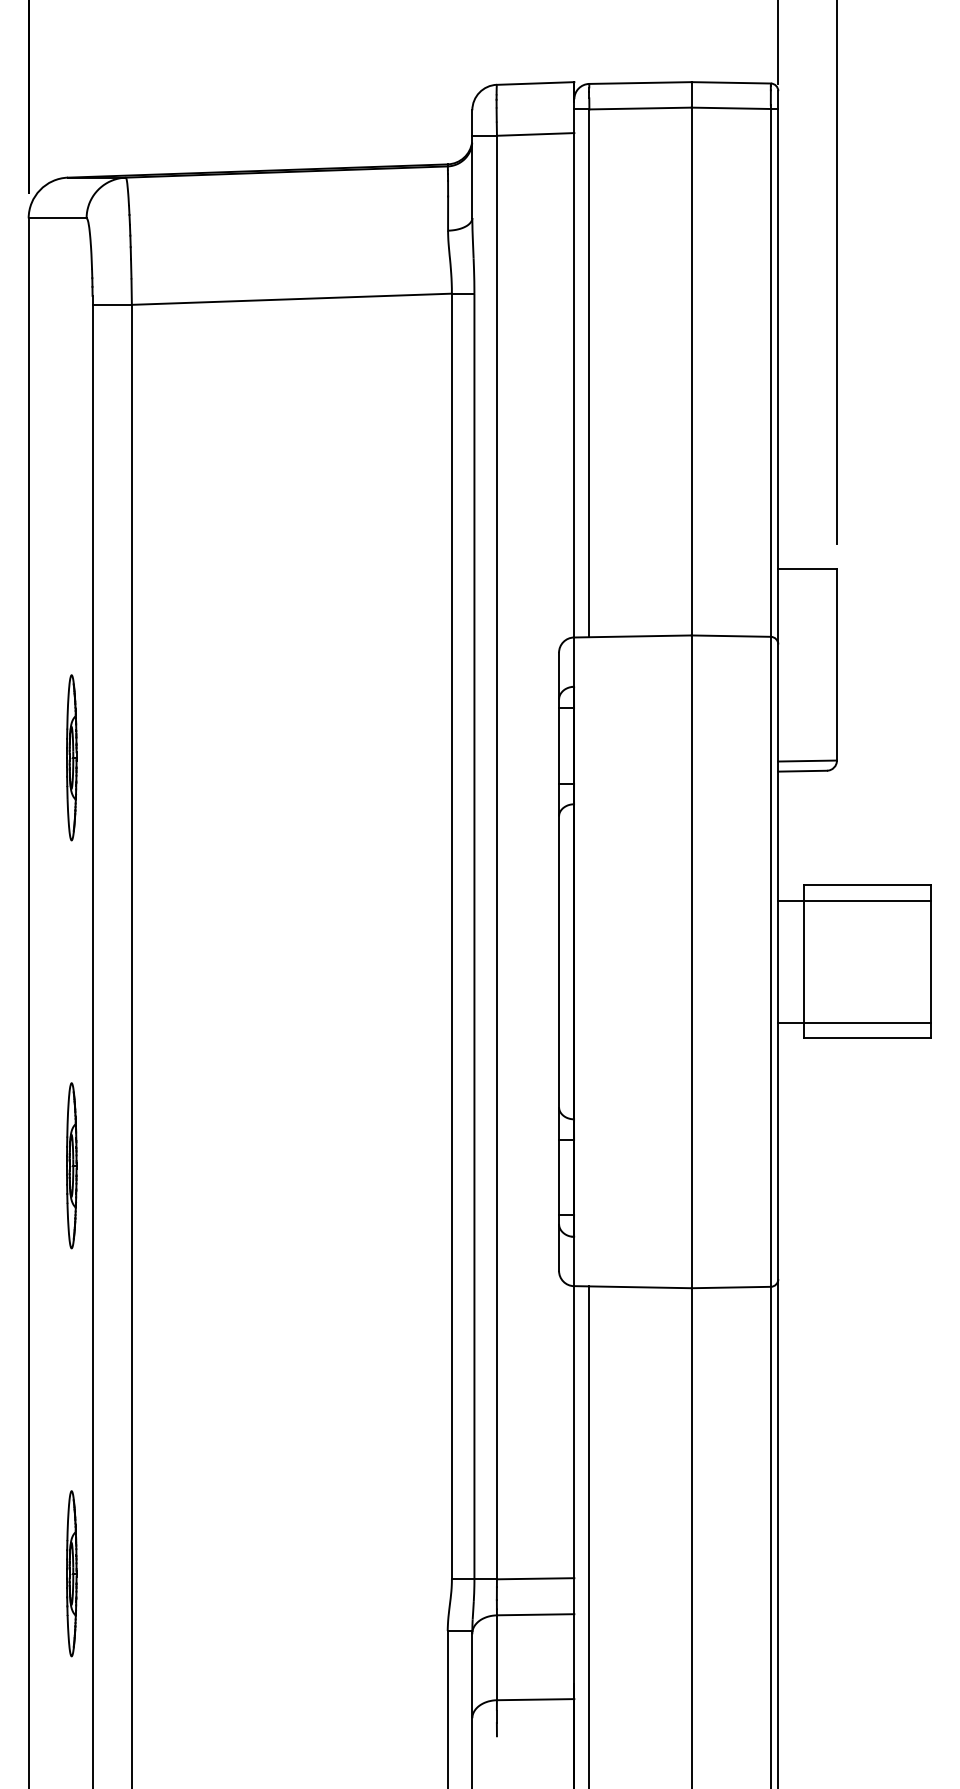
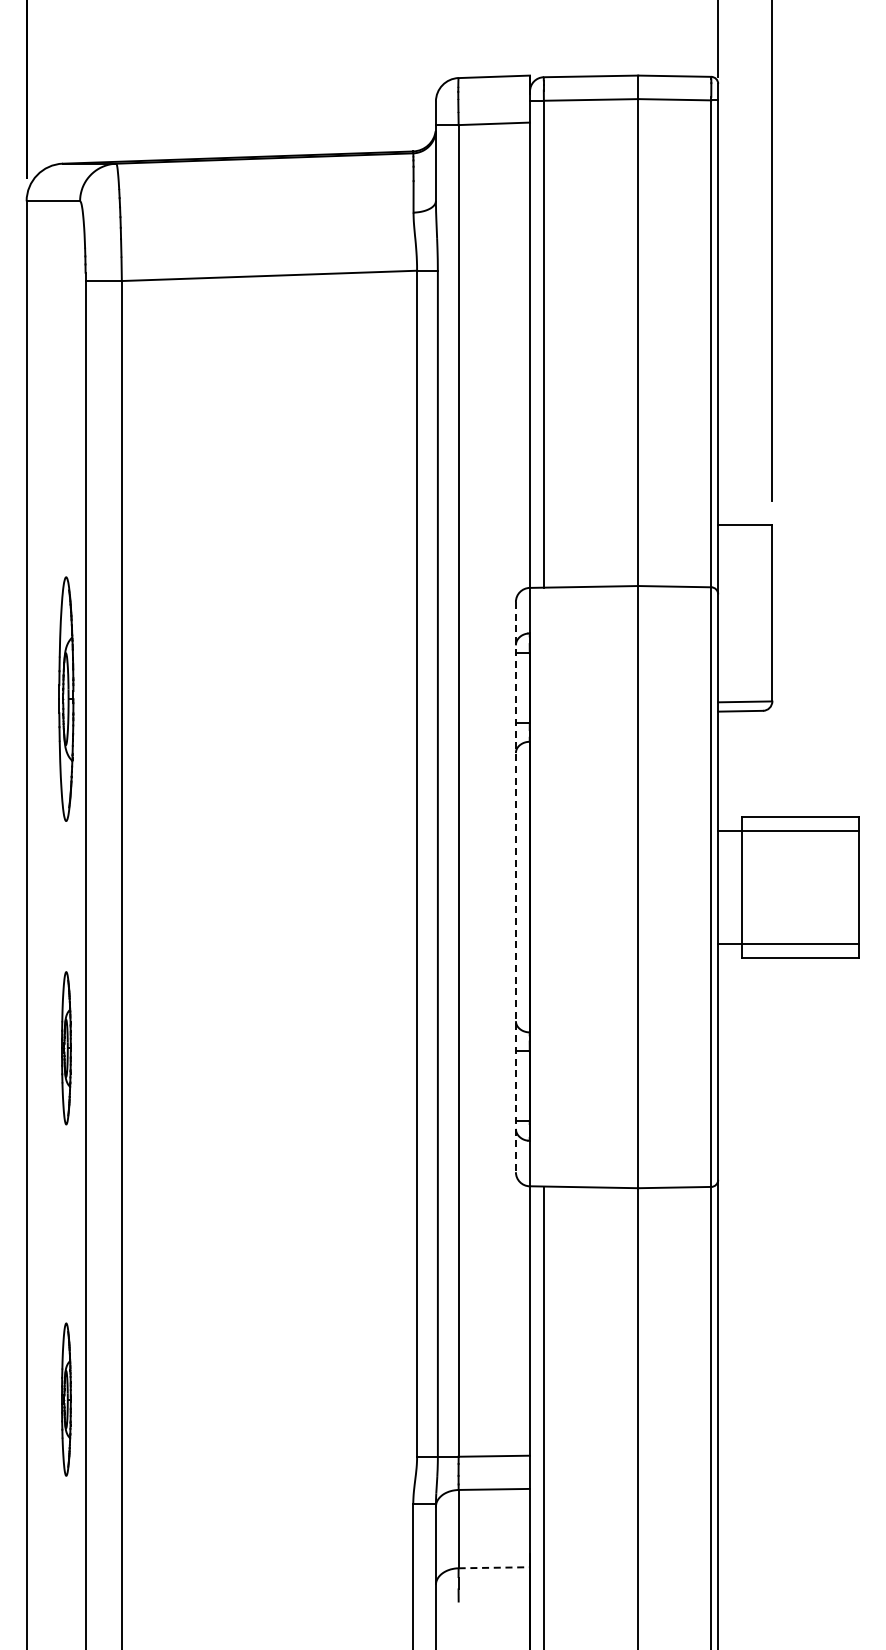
part: (71, 757) -> (66, 698), size x1.6
line: (558, 962) -> (515, 887), solid -> dashed
part: (71, 1166) -> (66, 1048), moved
part: (71, 1573) -> (66, 1399), moved
line: (535, 1699) -> (494, 1567), solid -> dashed

